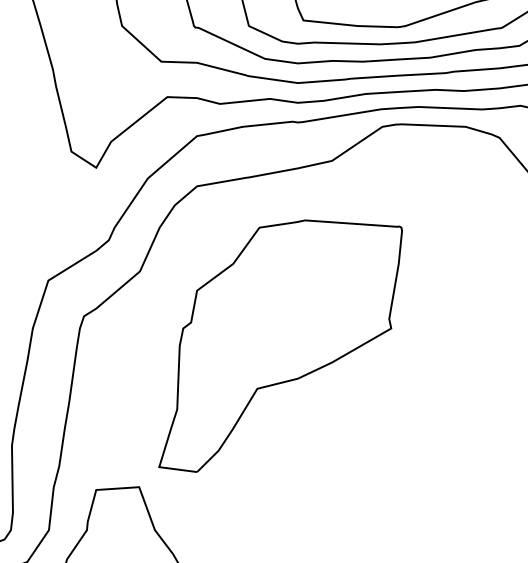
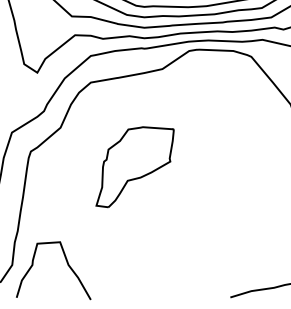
part: (279, 344) -> (134, 166), size x0.6

